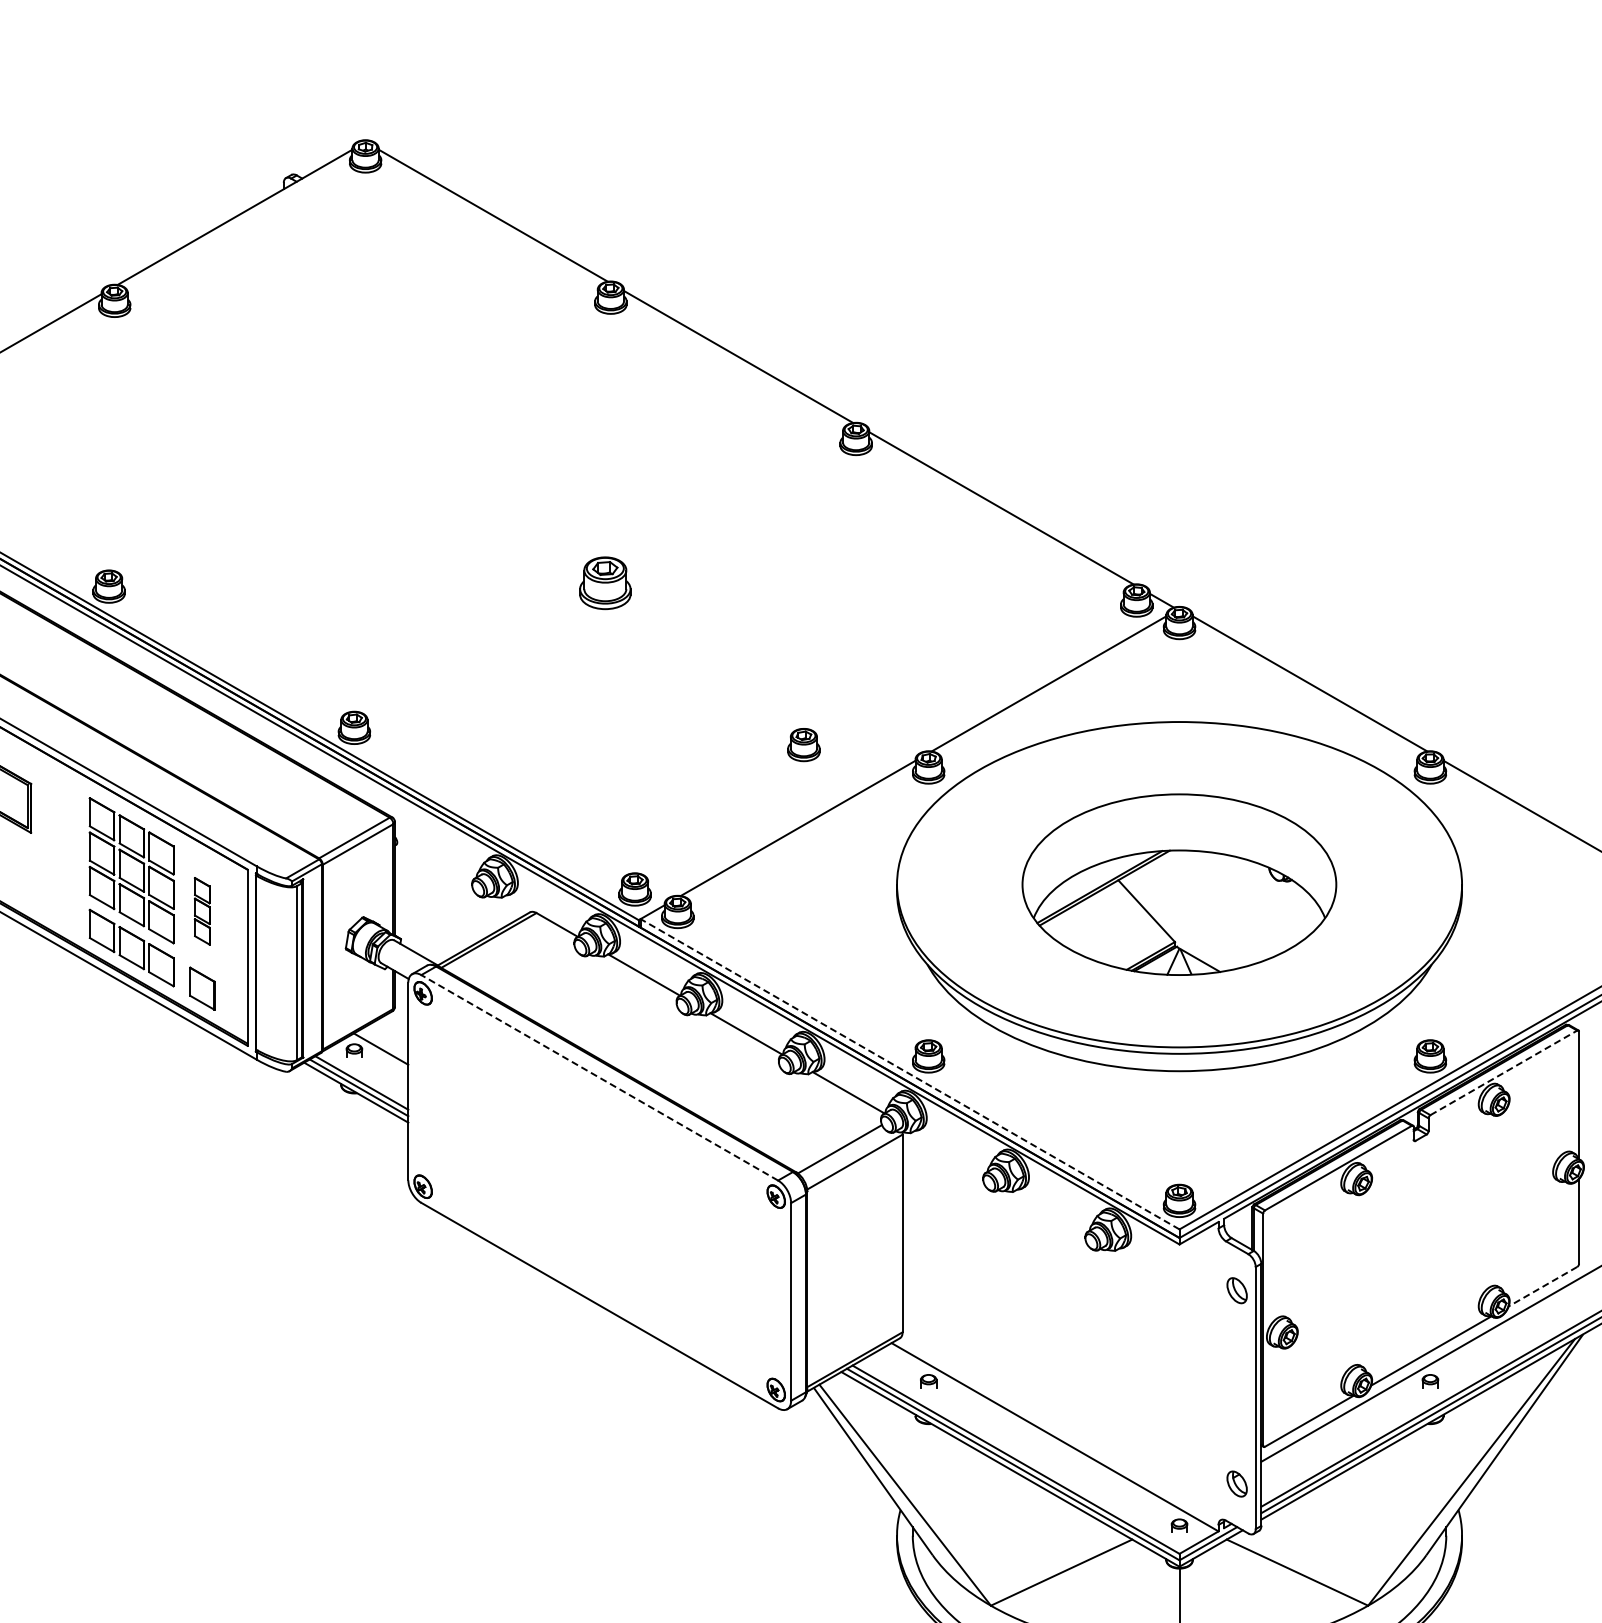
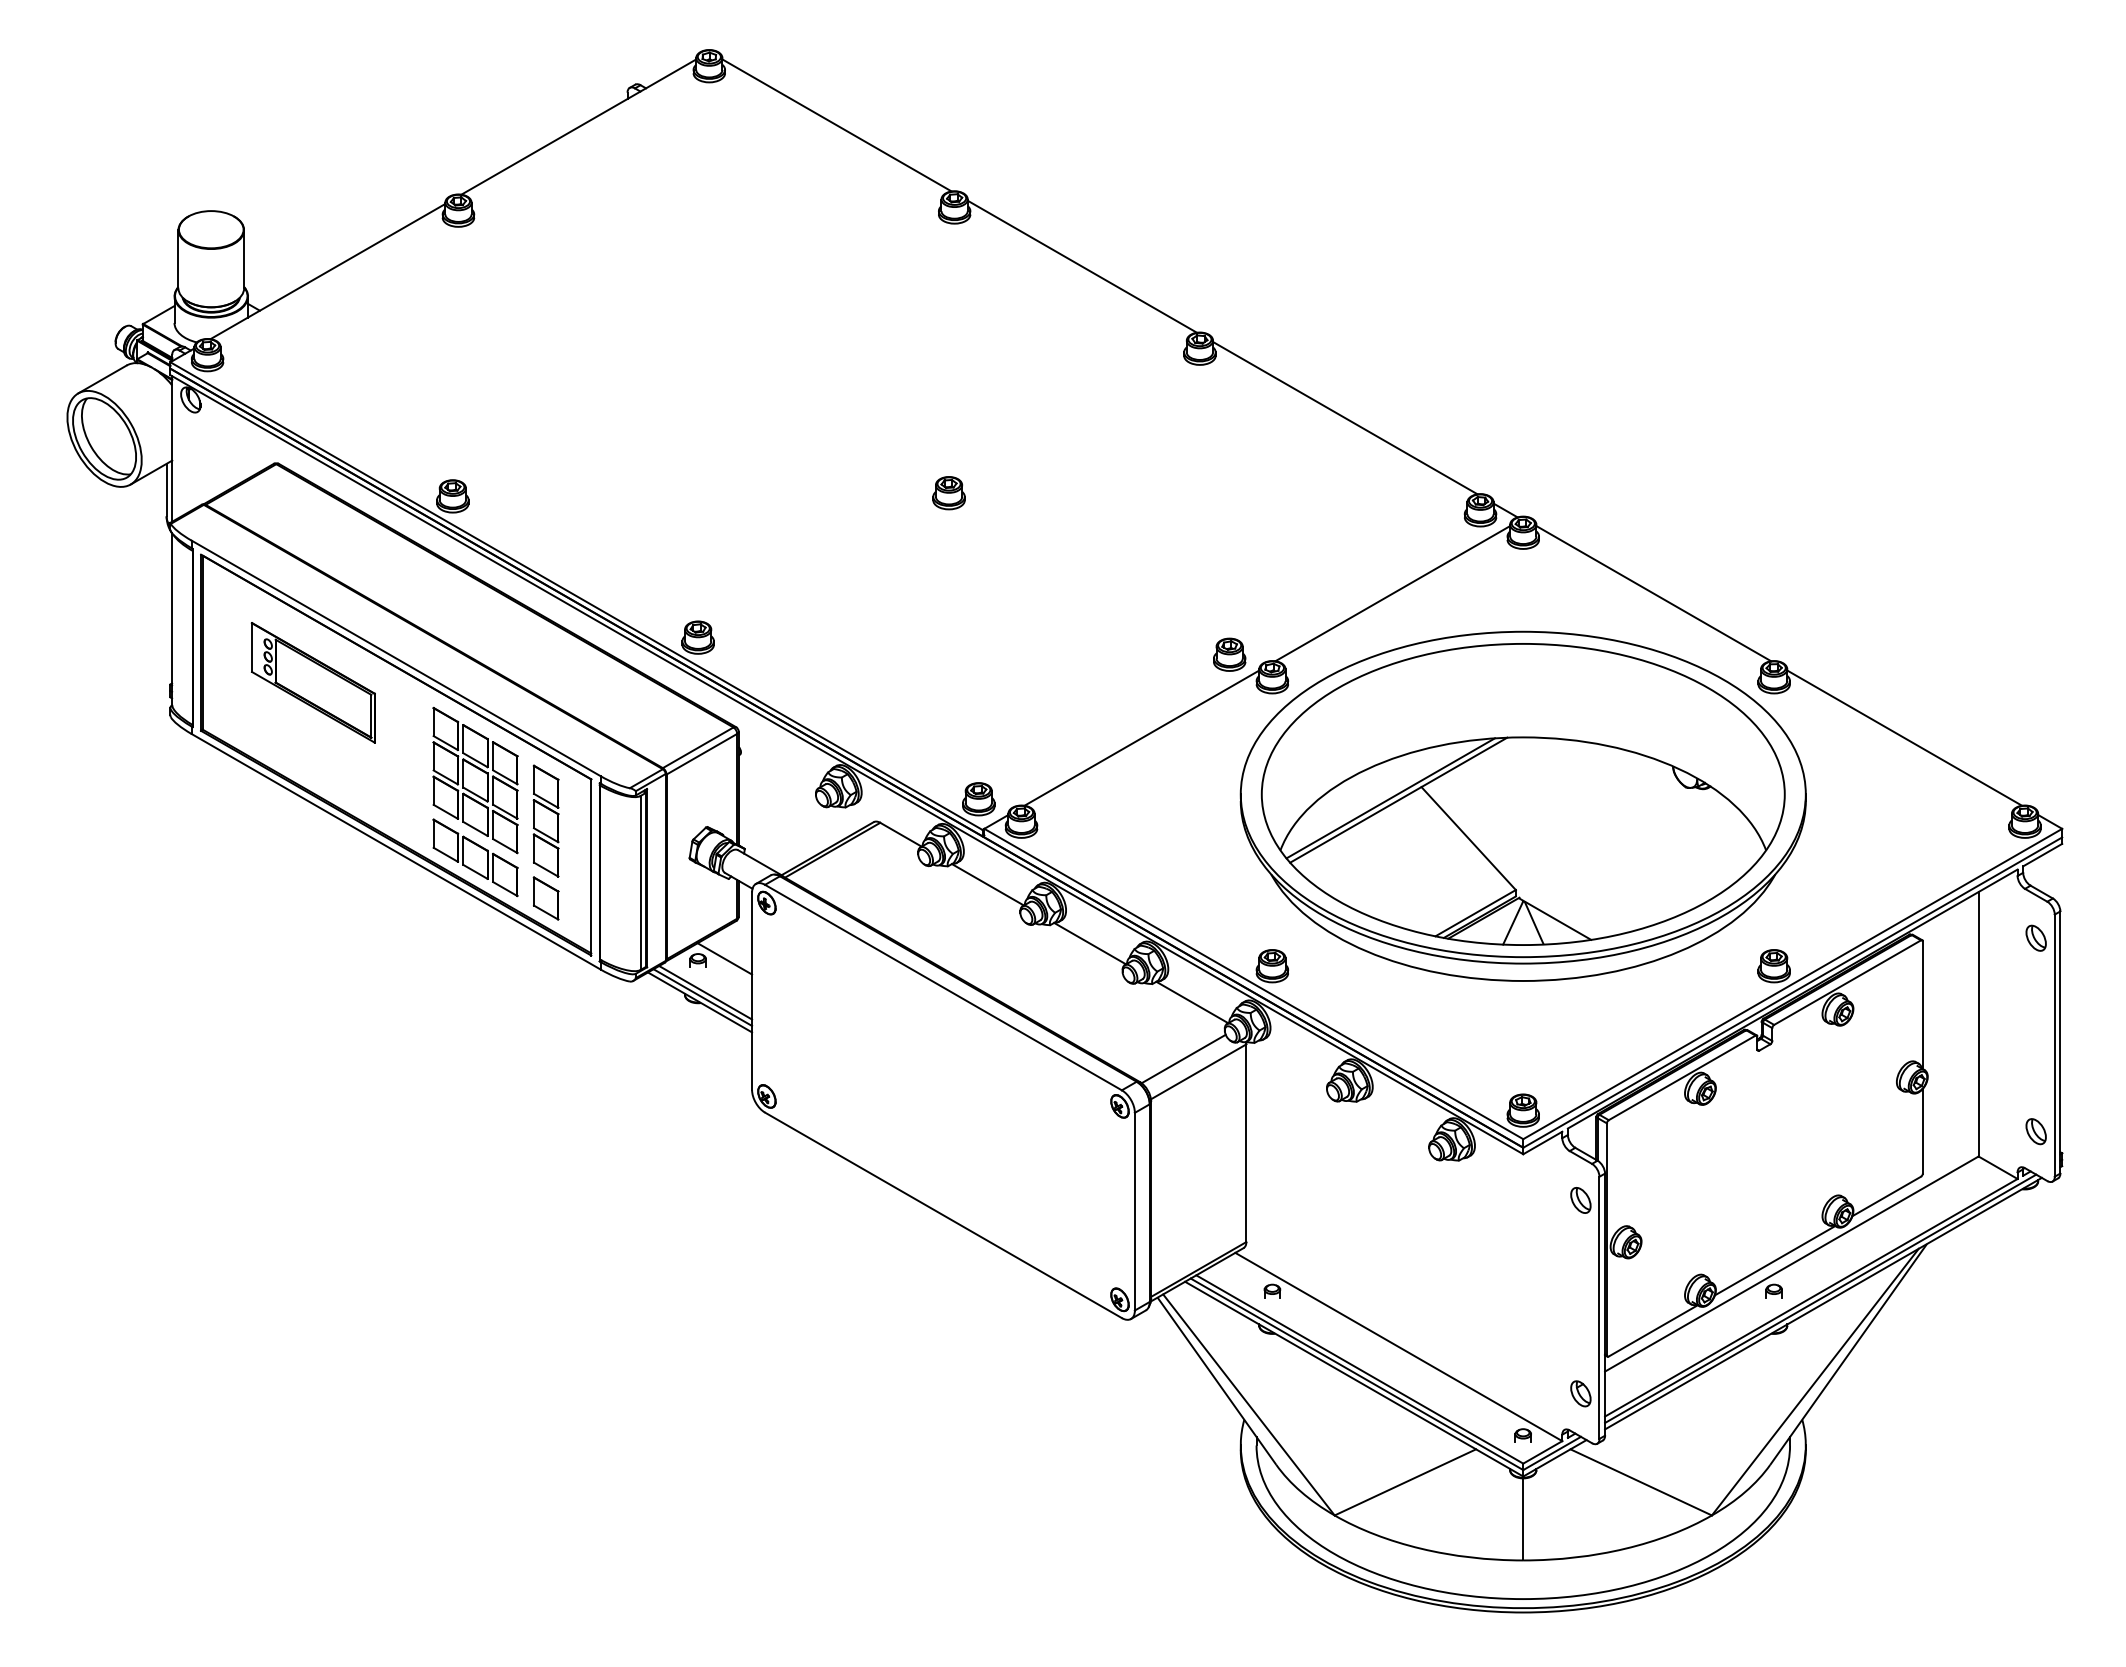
part: (604, 583) -> (948, 493), size x0.62
part: (803, 744) -> (1229, 654), moved
part: (1178, 884) -> (1522, 794), size x1.67
part: (201, 910) -> (545, 820), size x1.67
line: (1503, 1072) -> (1847, 982), dashed -> solid
line: (909, 1074) -> (1253, 984), dashed -> solid
line: (599, 1077) -> (943, 987), dashed -> solid
line: (1542, 1286) -> (1886, 1196), dashed -> solid

